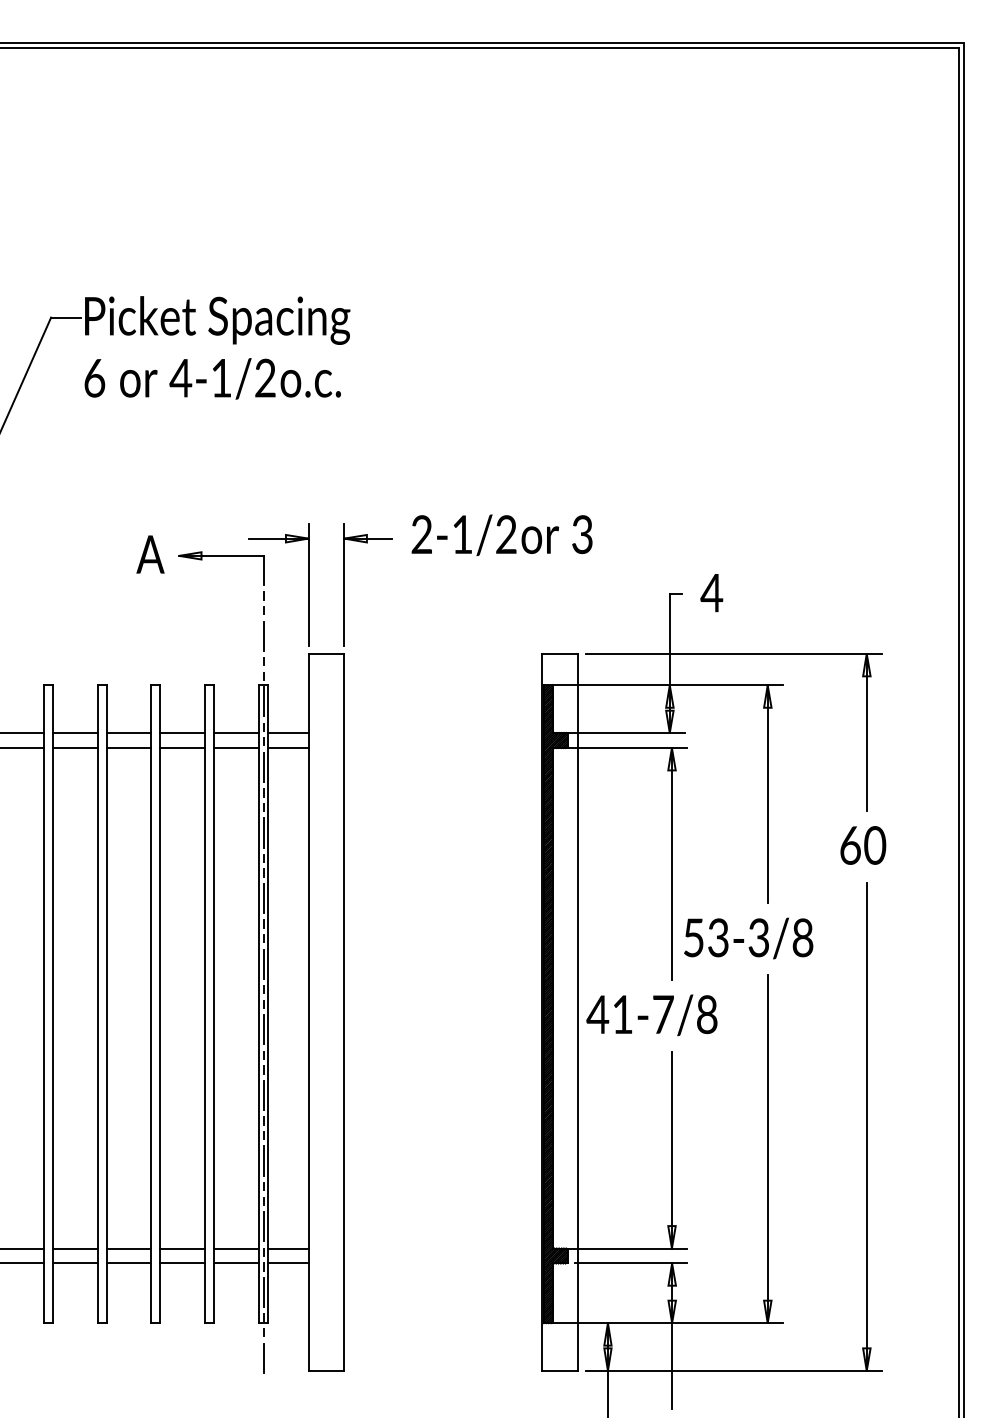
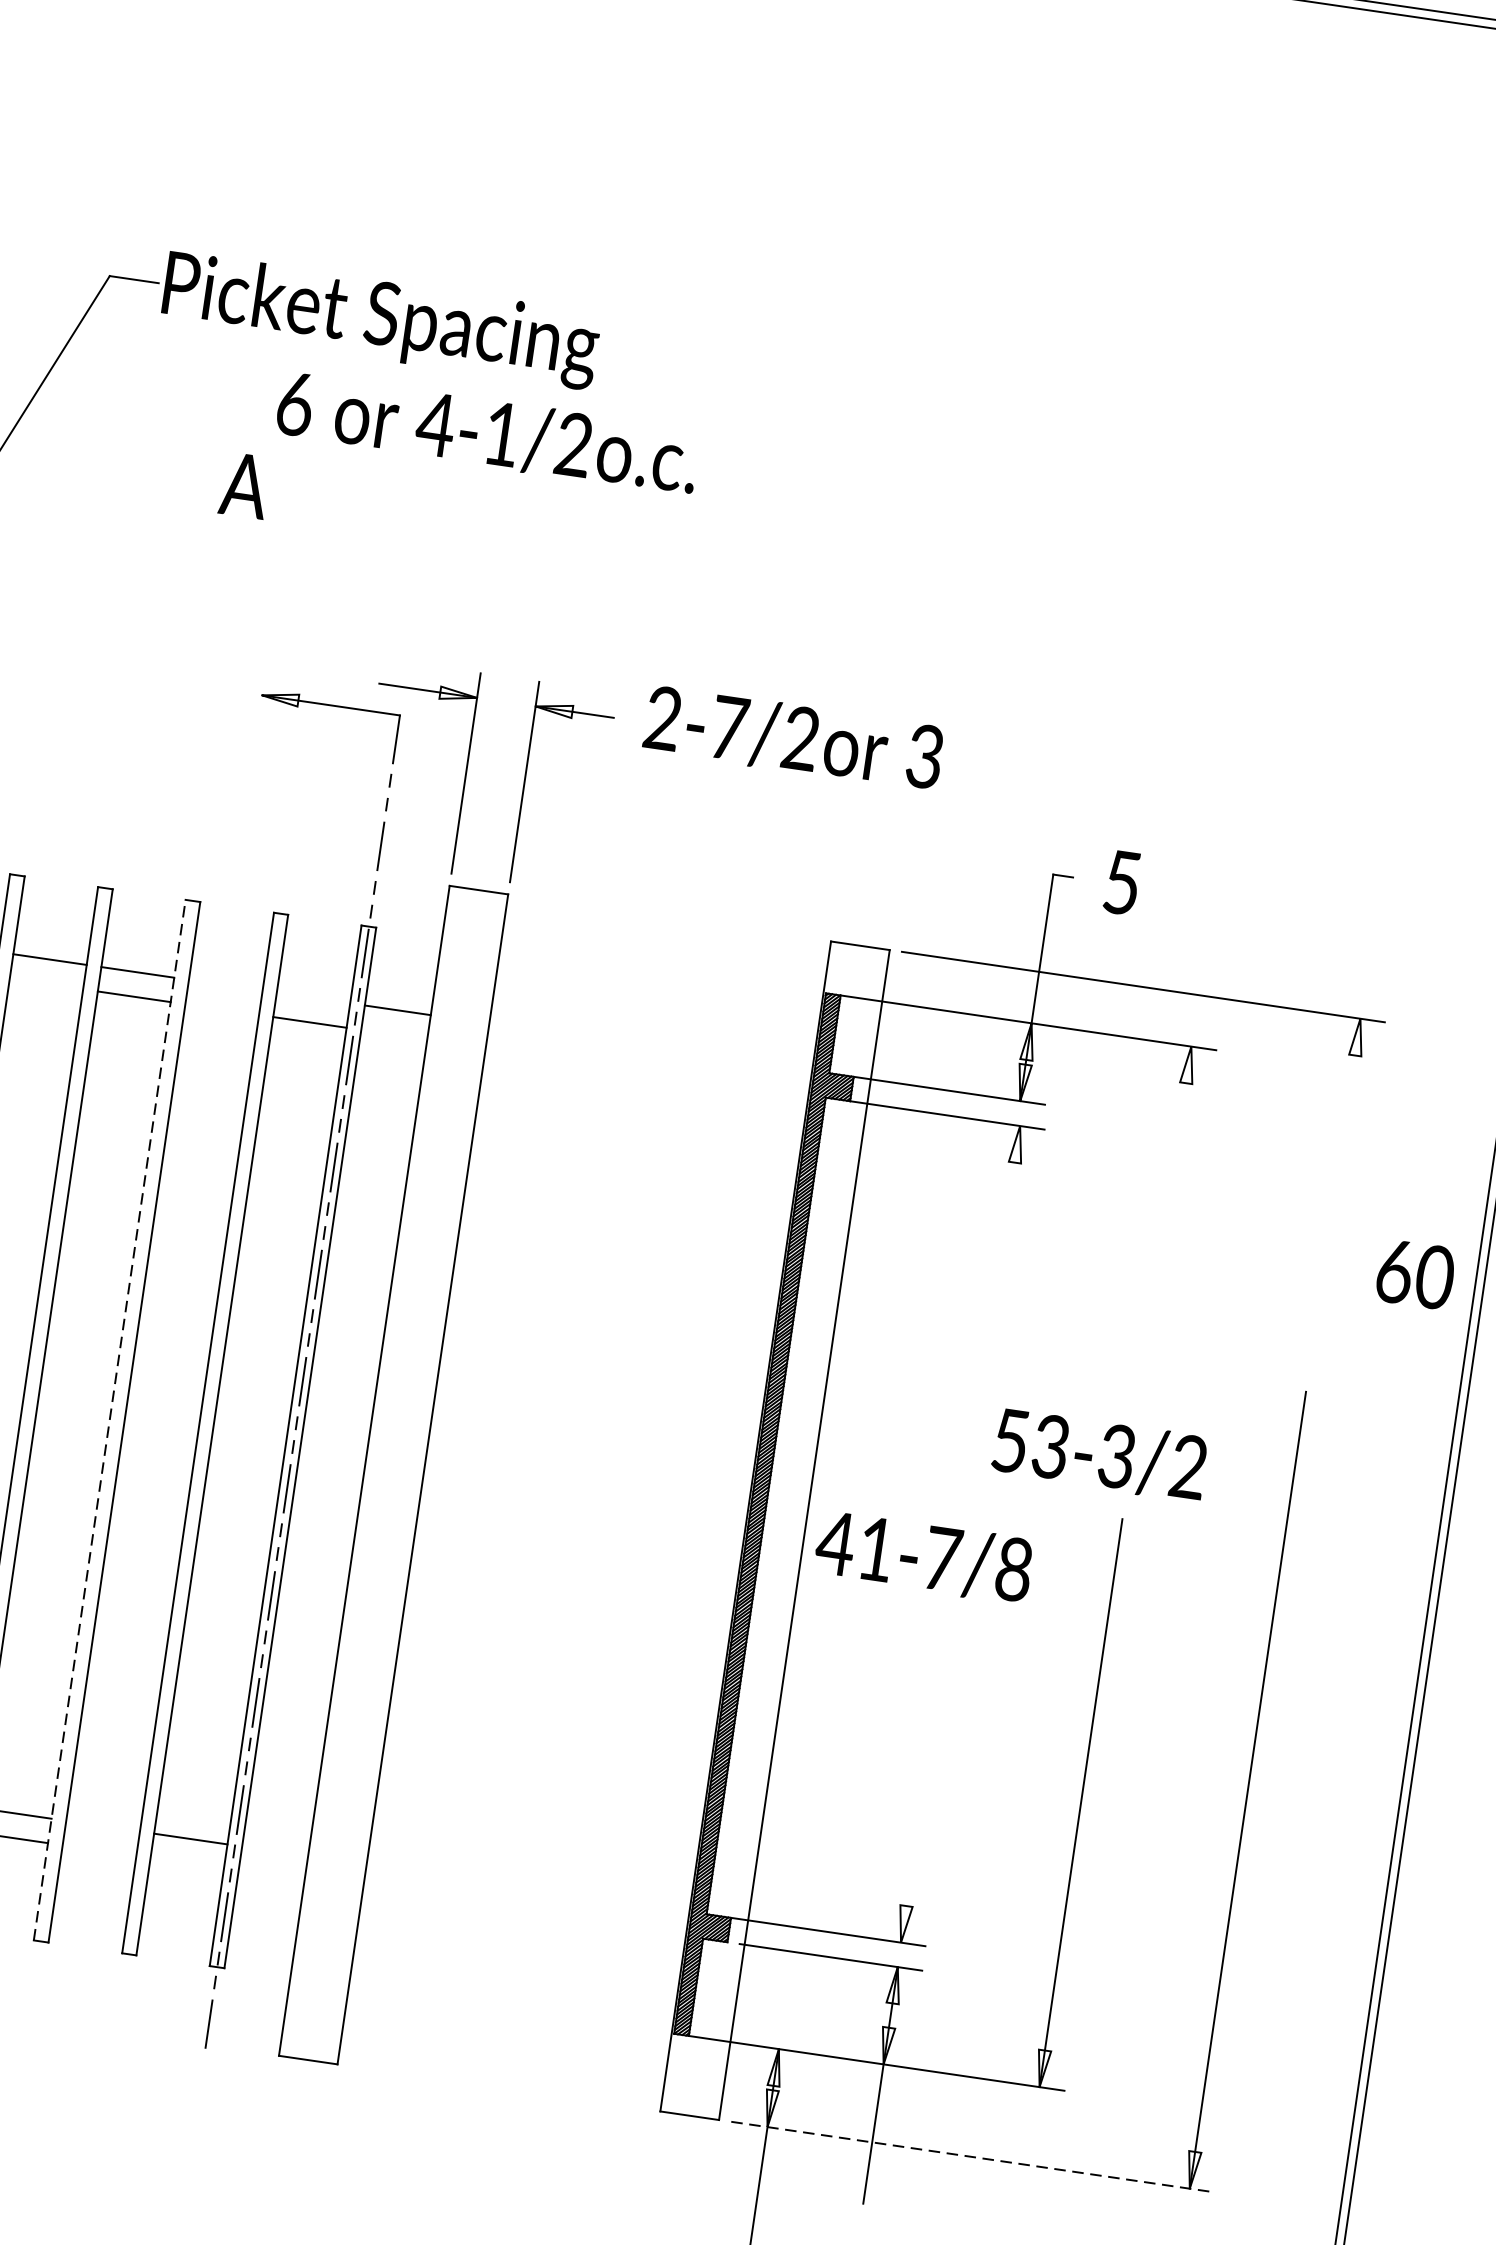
text: (212, 378) -> (487, 432), moved
text: (462, 534) -> (729, 727), 2-1/2 -> 2-7/2
text: (150, 554) -> (244, 485), moved
text: (711, 593) -> (1121, 883), 4 -> 5
line: (866, 731) -> (1341, 1145), removed
line: (182, 733) -> (225, 985), removed
line: (236, 733) -> (313, 998), removed
line: (74, 748) -> (45, 984), removed
line: (182, 748) -> (221, 1010), removed
line: (288, 748) -> (394, 1035), removed
line: (767, 794) -> (1165, 1224), removed
text: (863, 845) -> (1416, 1274), moved
line: (671, 864) -> (991, 1316), removed
text: (802, 938) -> (1187, 1467), 53-3/8 -> 53-3/2
line: (151, 1004) -> (110, 1420), solid -> dashed
line: (671, 1149) -> (923, 1780), removed
line: (182, 1248) -> (102, 1826), removed
line: (288, 1248) -> (275, 1851), removed
line: (182, 1263) -> (98, 1850), removed
line: (236, 1263) -> (187, 1863), removed
line: (288, 1263) -> (271, 1875), removed
line: (733, 1370) -> (972, 2156), solid -> dashed

